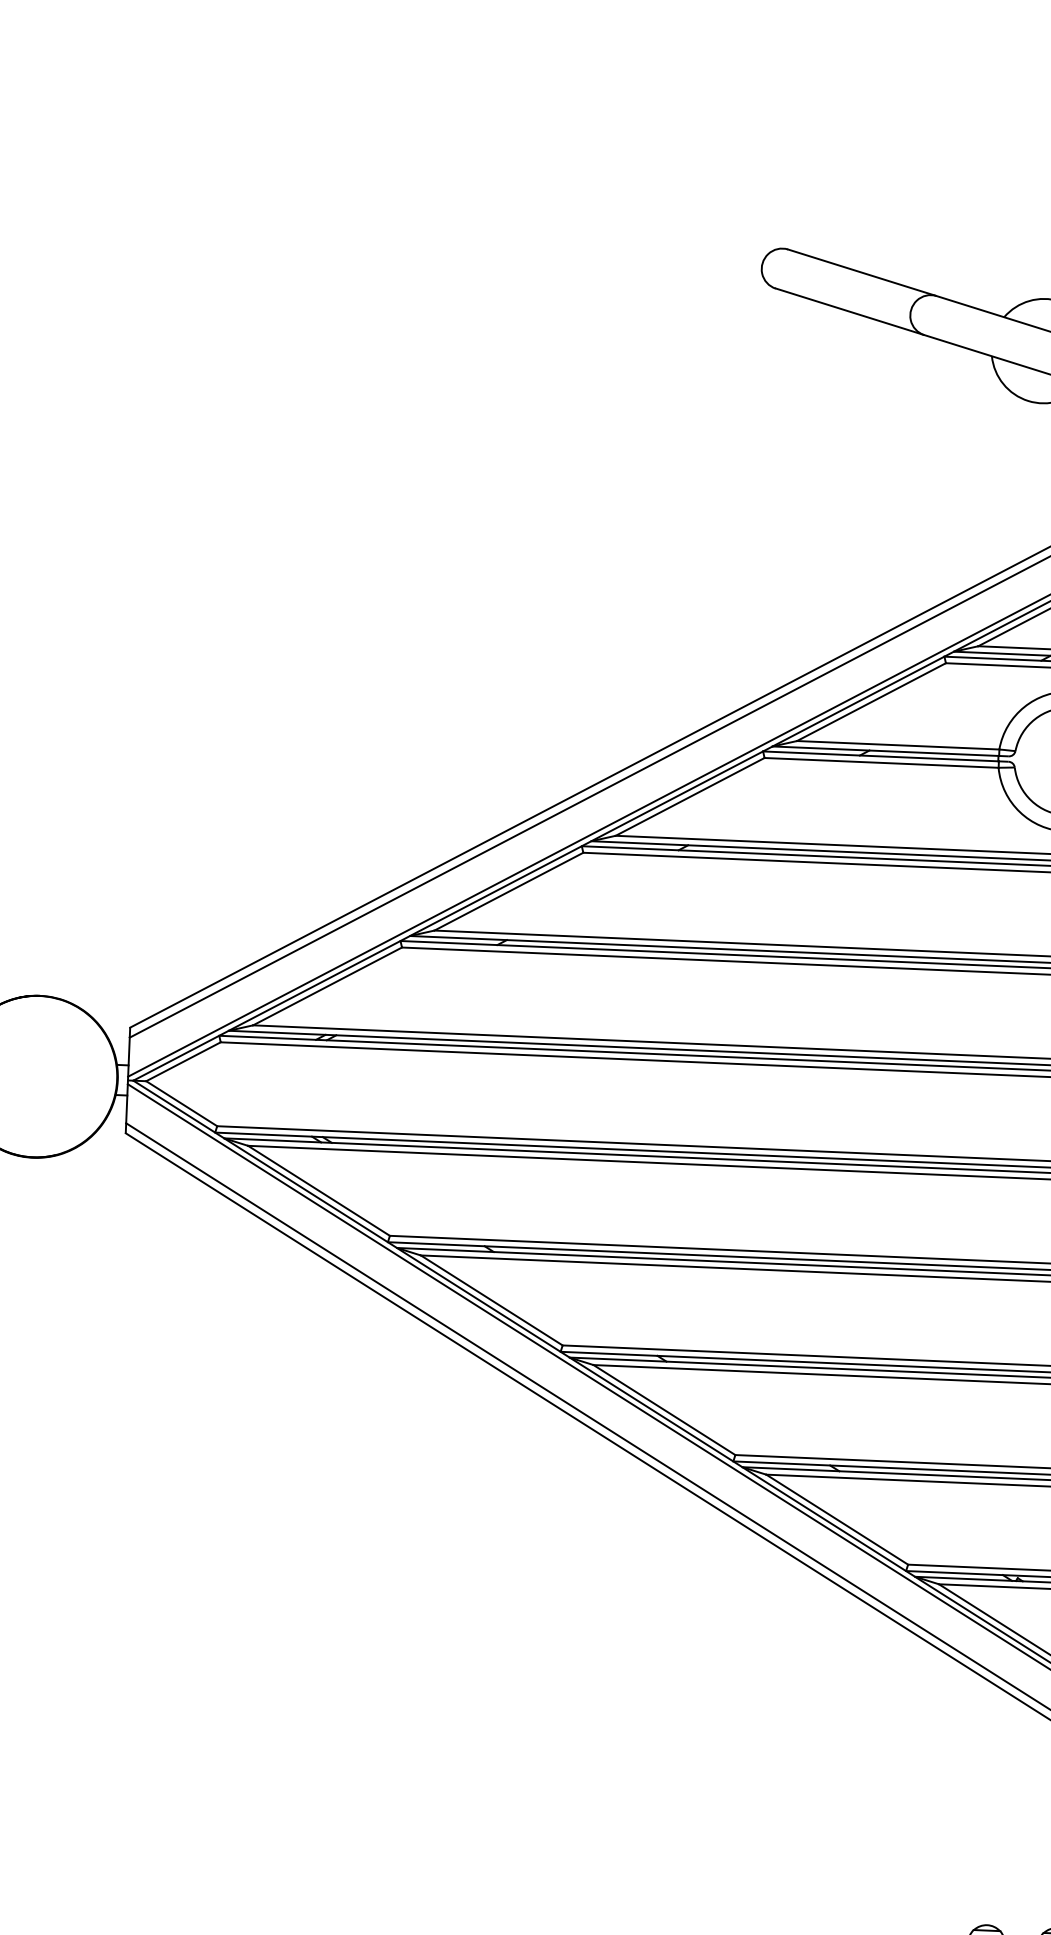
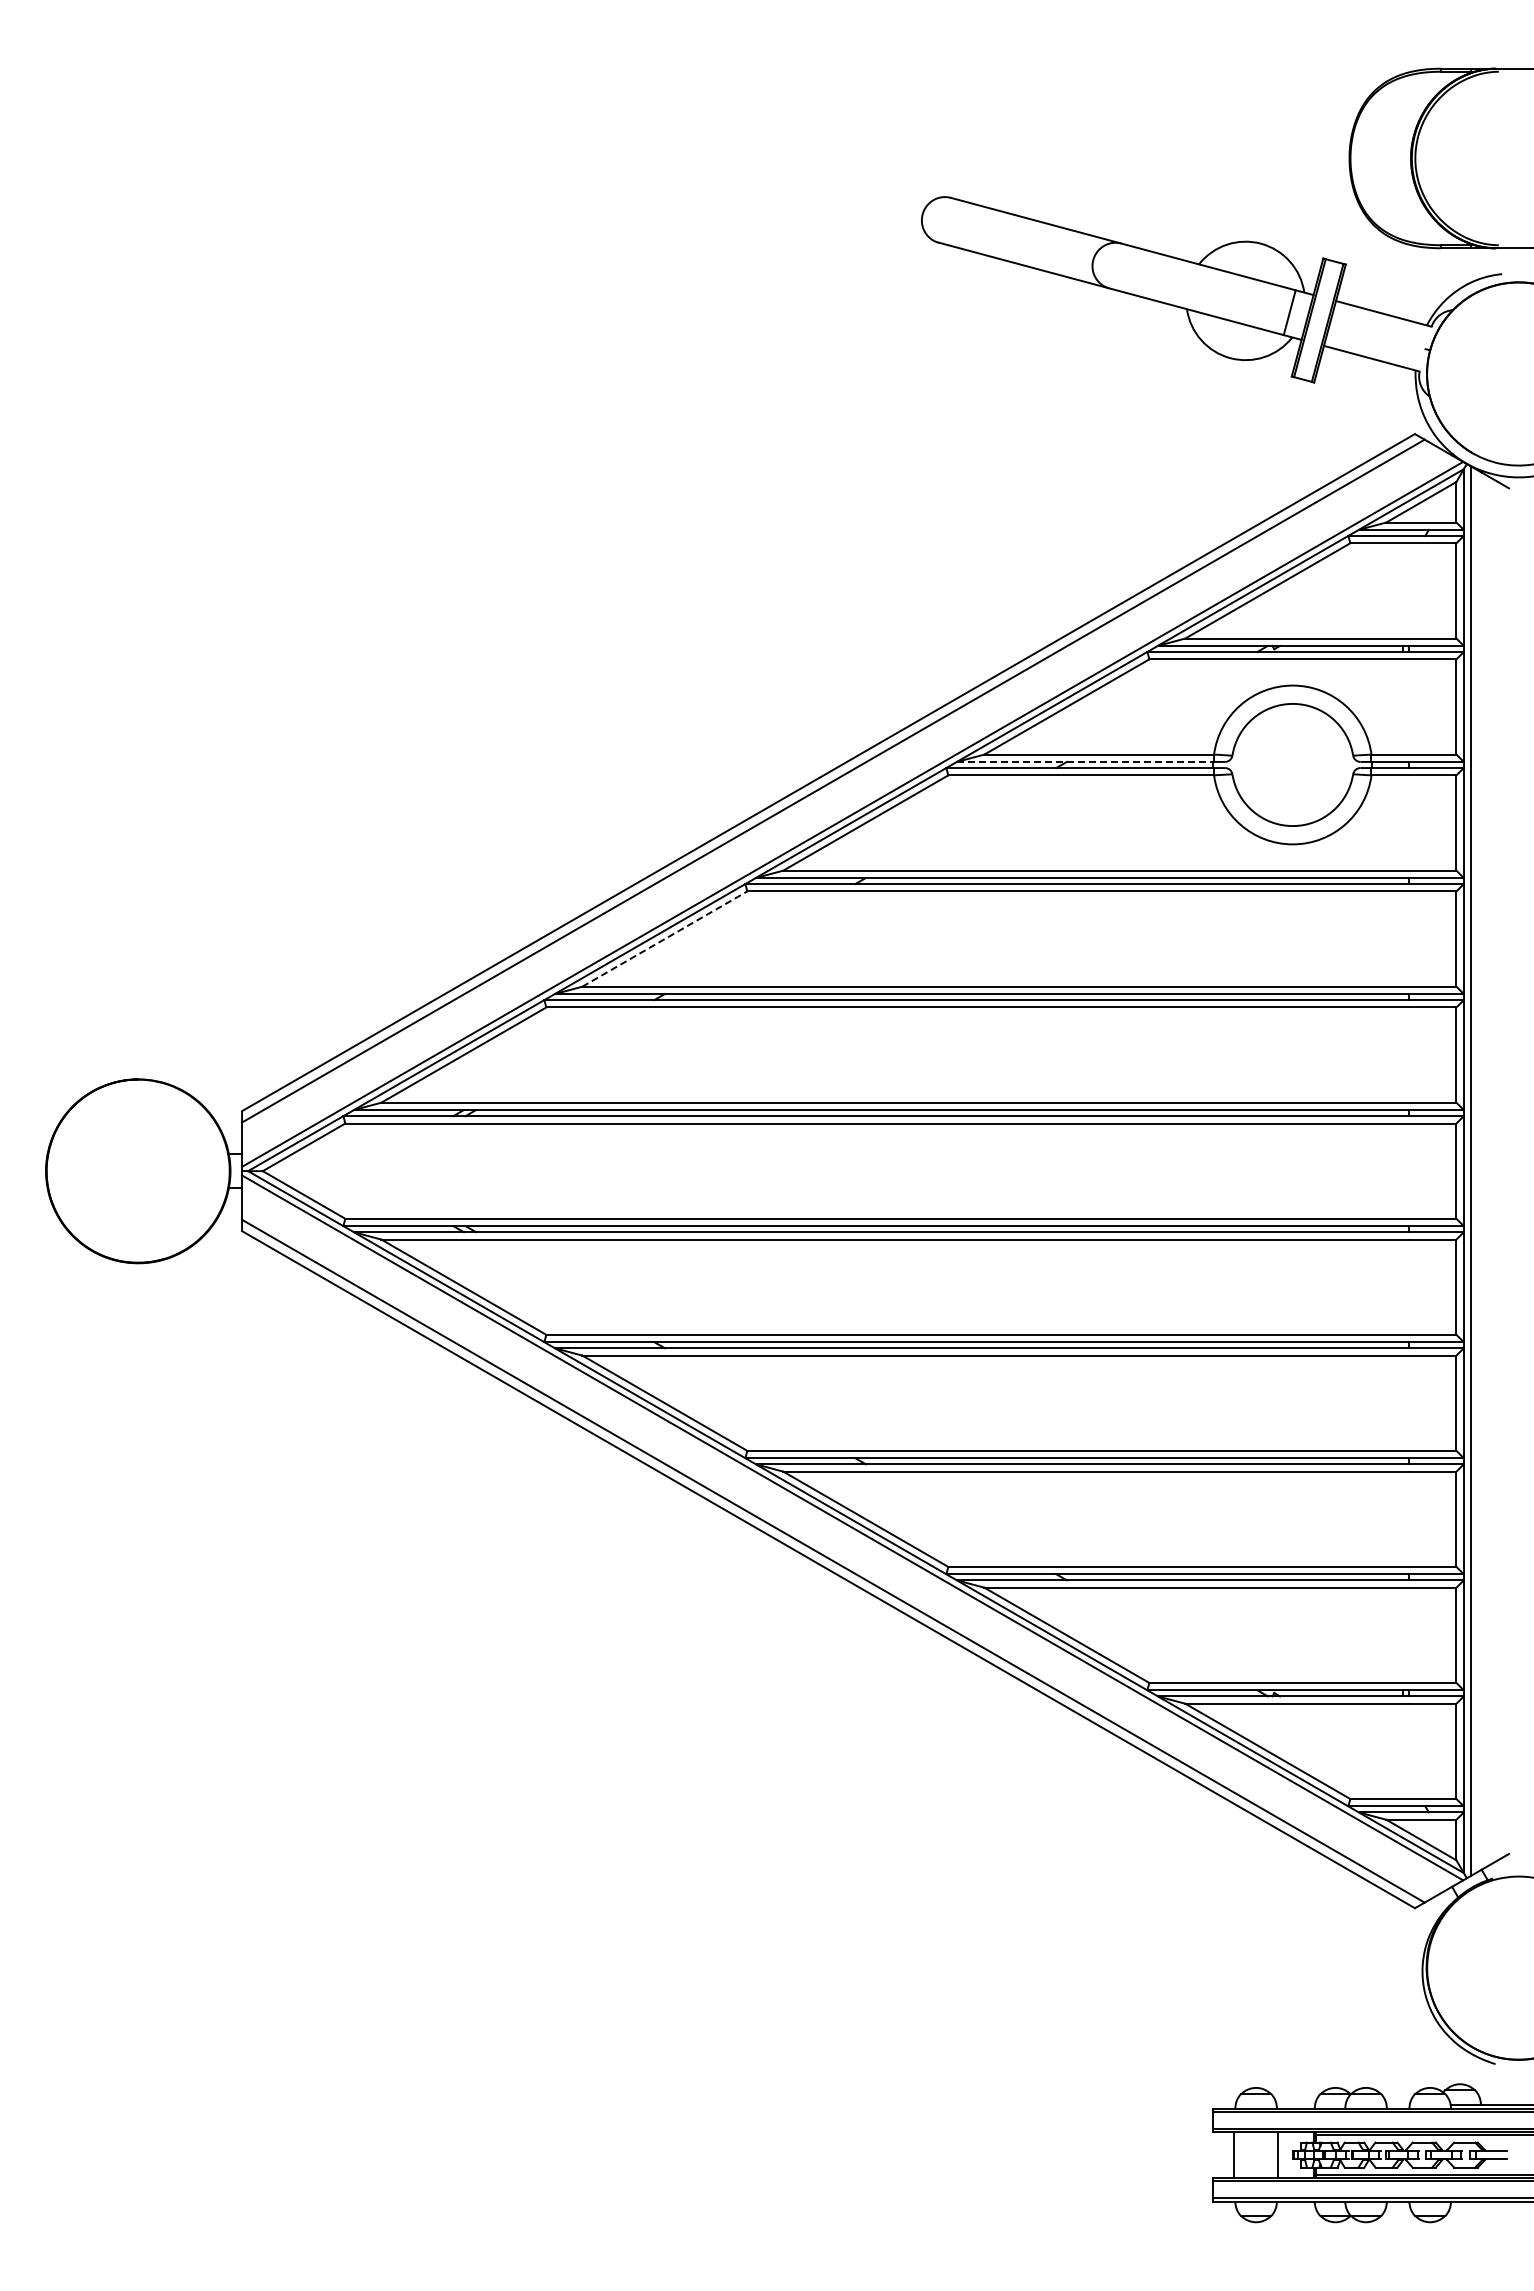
line: (885, 750) -> (1085, 761), solid -> dashed
line: (509, 891) -> (665, 938), solid -> dashed

